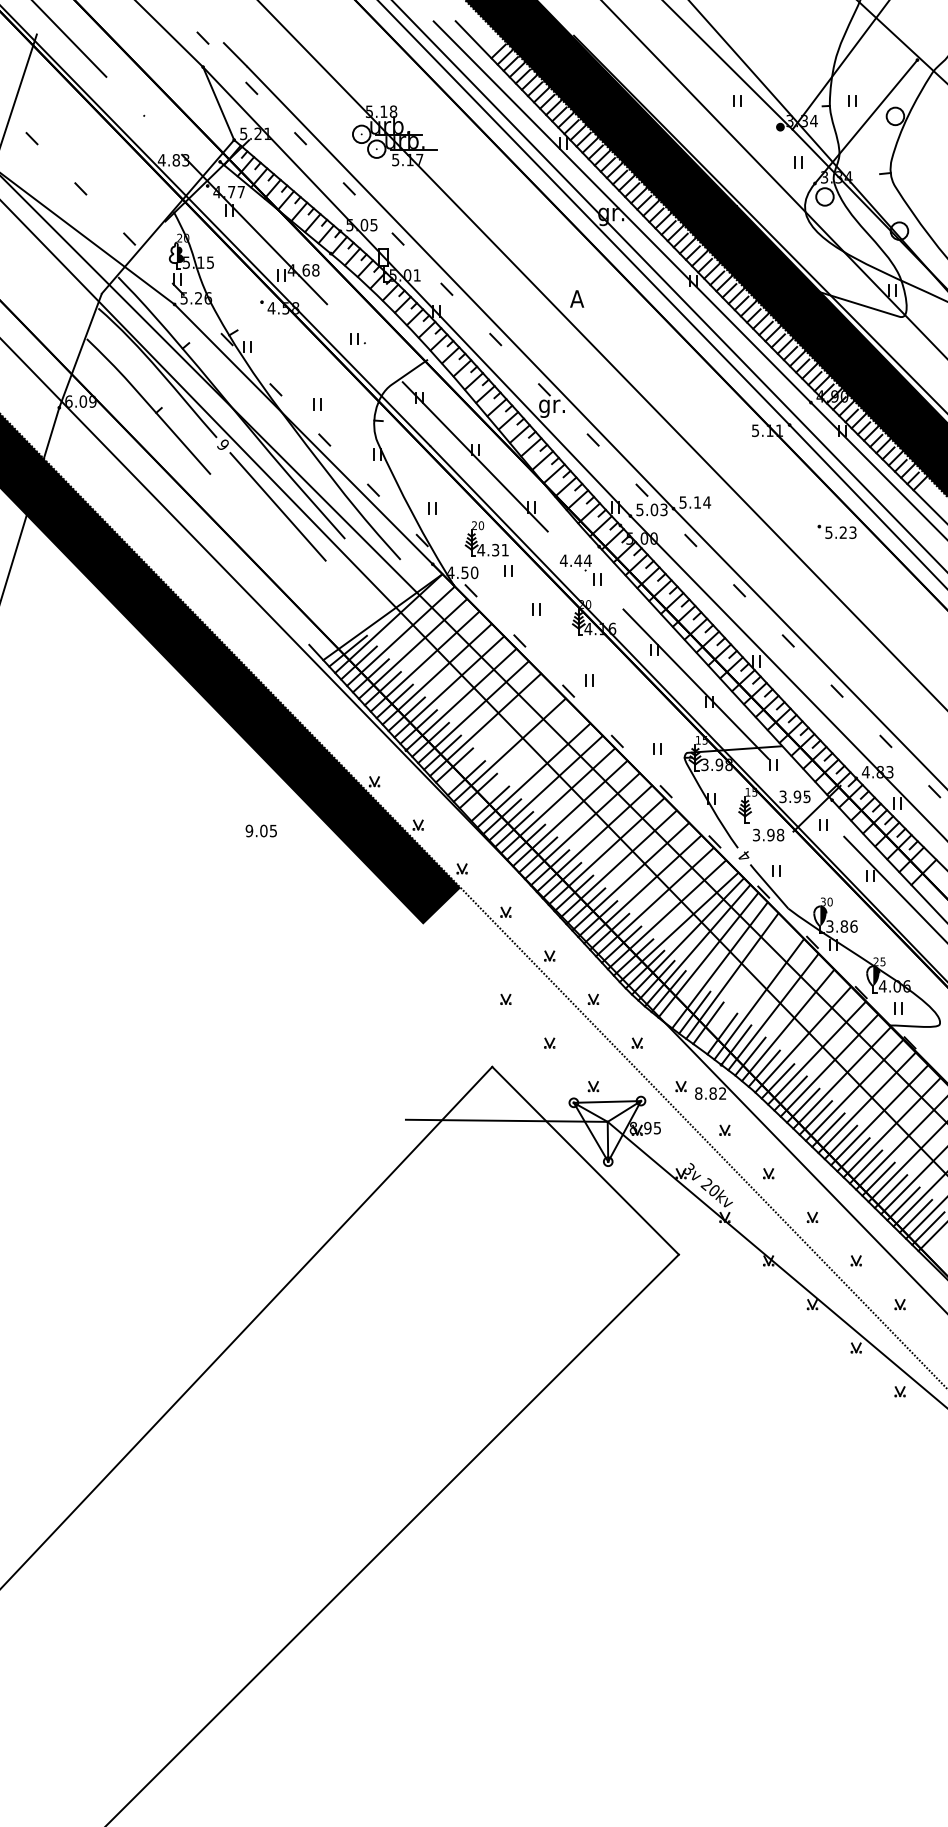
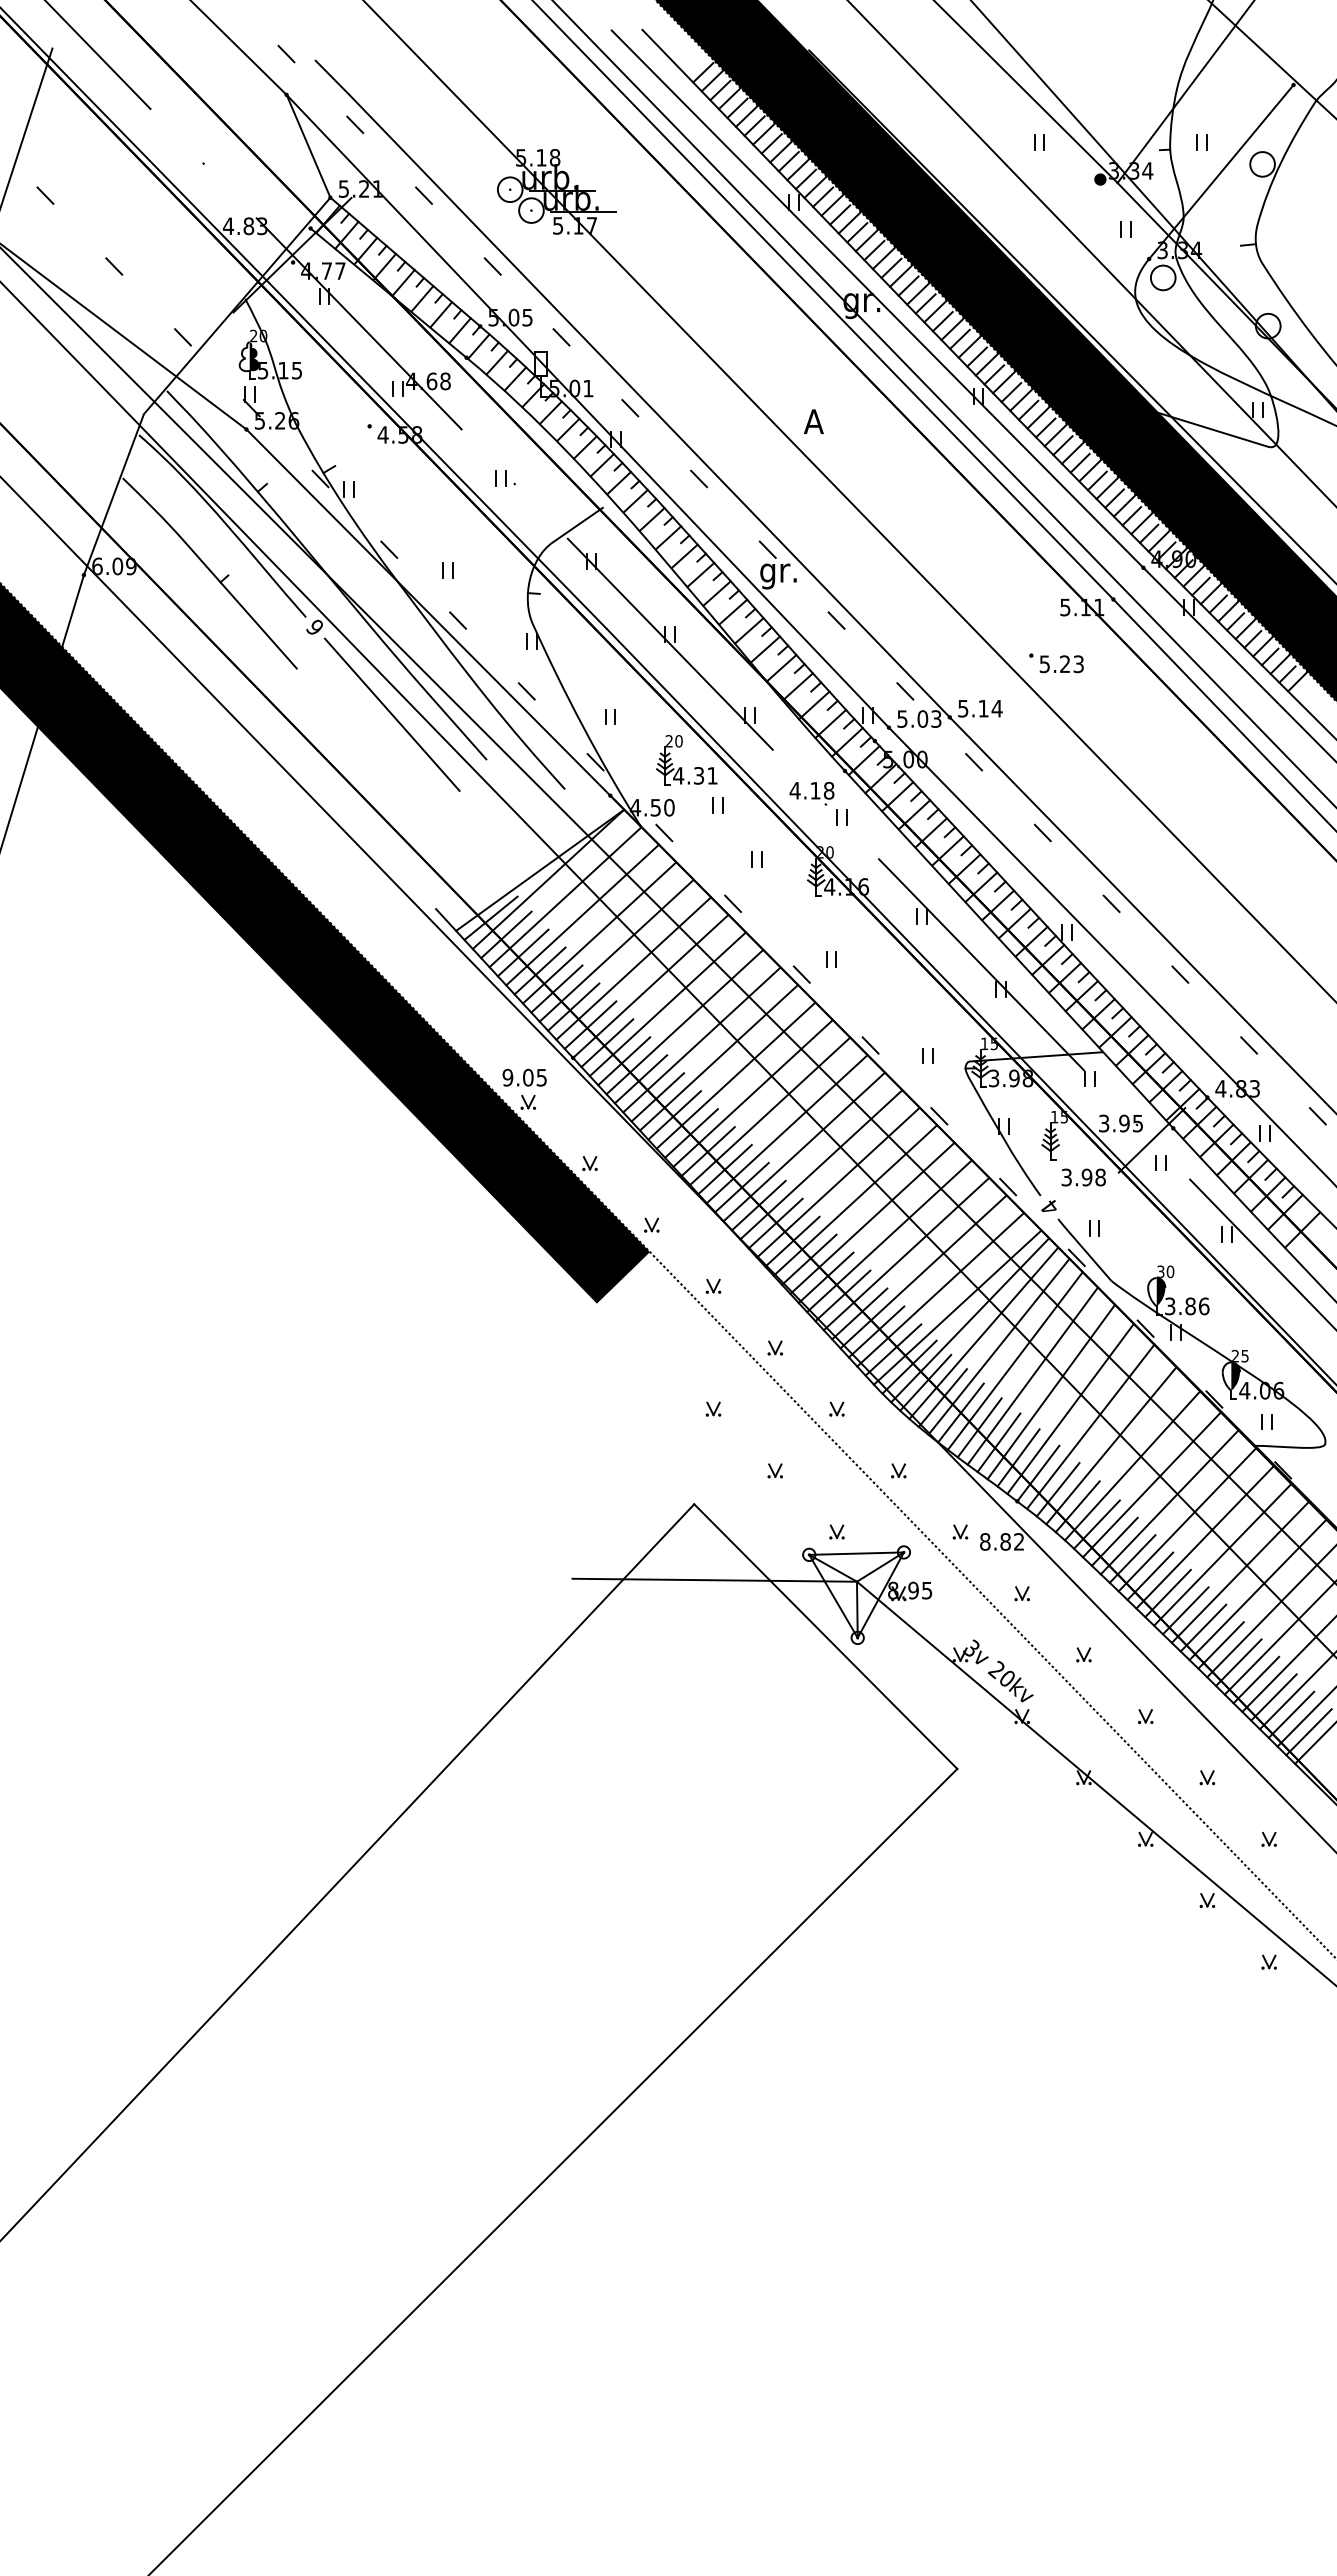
part: (840, 528) -> (1060, 658), moved
text: (582, 560) -> (821, 790), 4.44 -> 4.18
line: (497, 737) -> (701, 1039), added
line: (521, 762) -> (735, 1075), added
text: (261, 830) -> (524, 1077), moved
line: (744, 987) -> (1050, 1392), added
line: (681, 1001) -> (960, 1412), added

